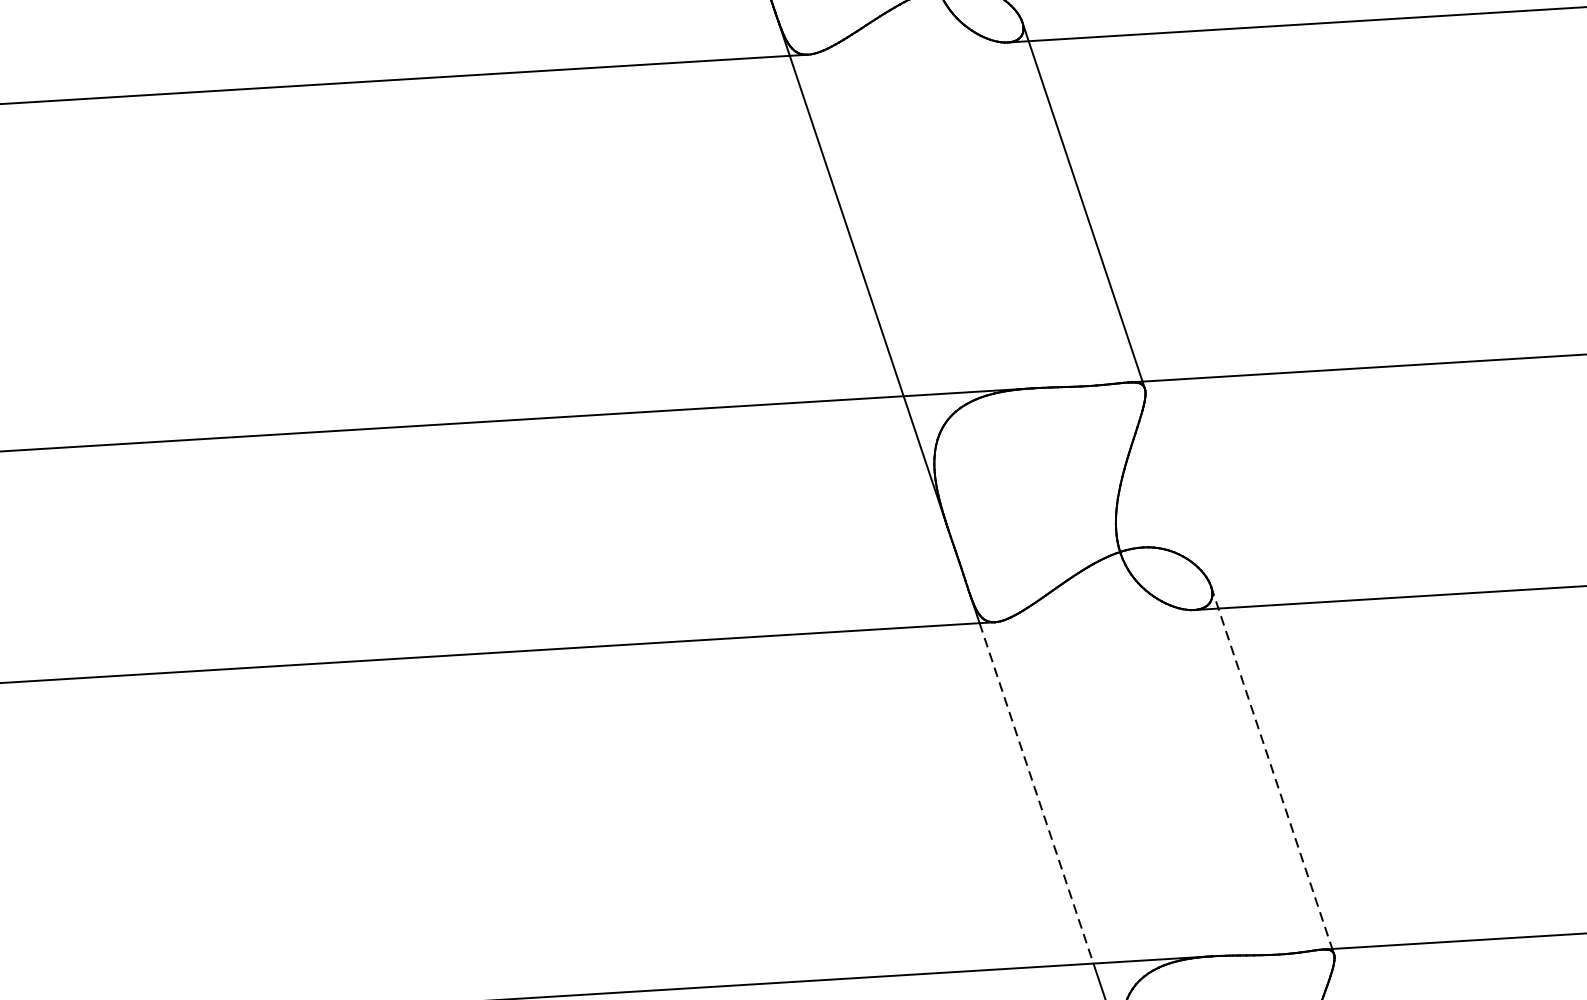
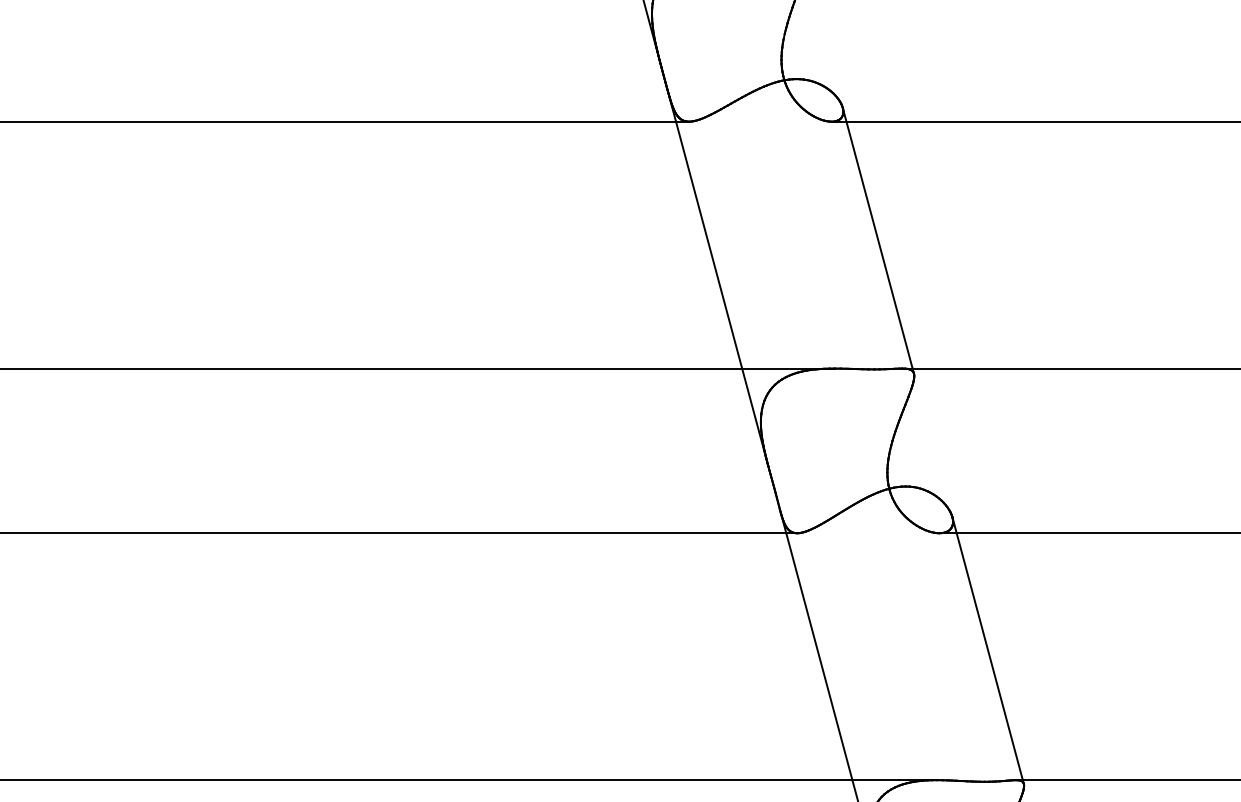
line: (1271, 768) -> (987, 649), dashed -> solid
line: (1036, 793) -> (819, 656), dashed -> solid

